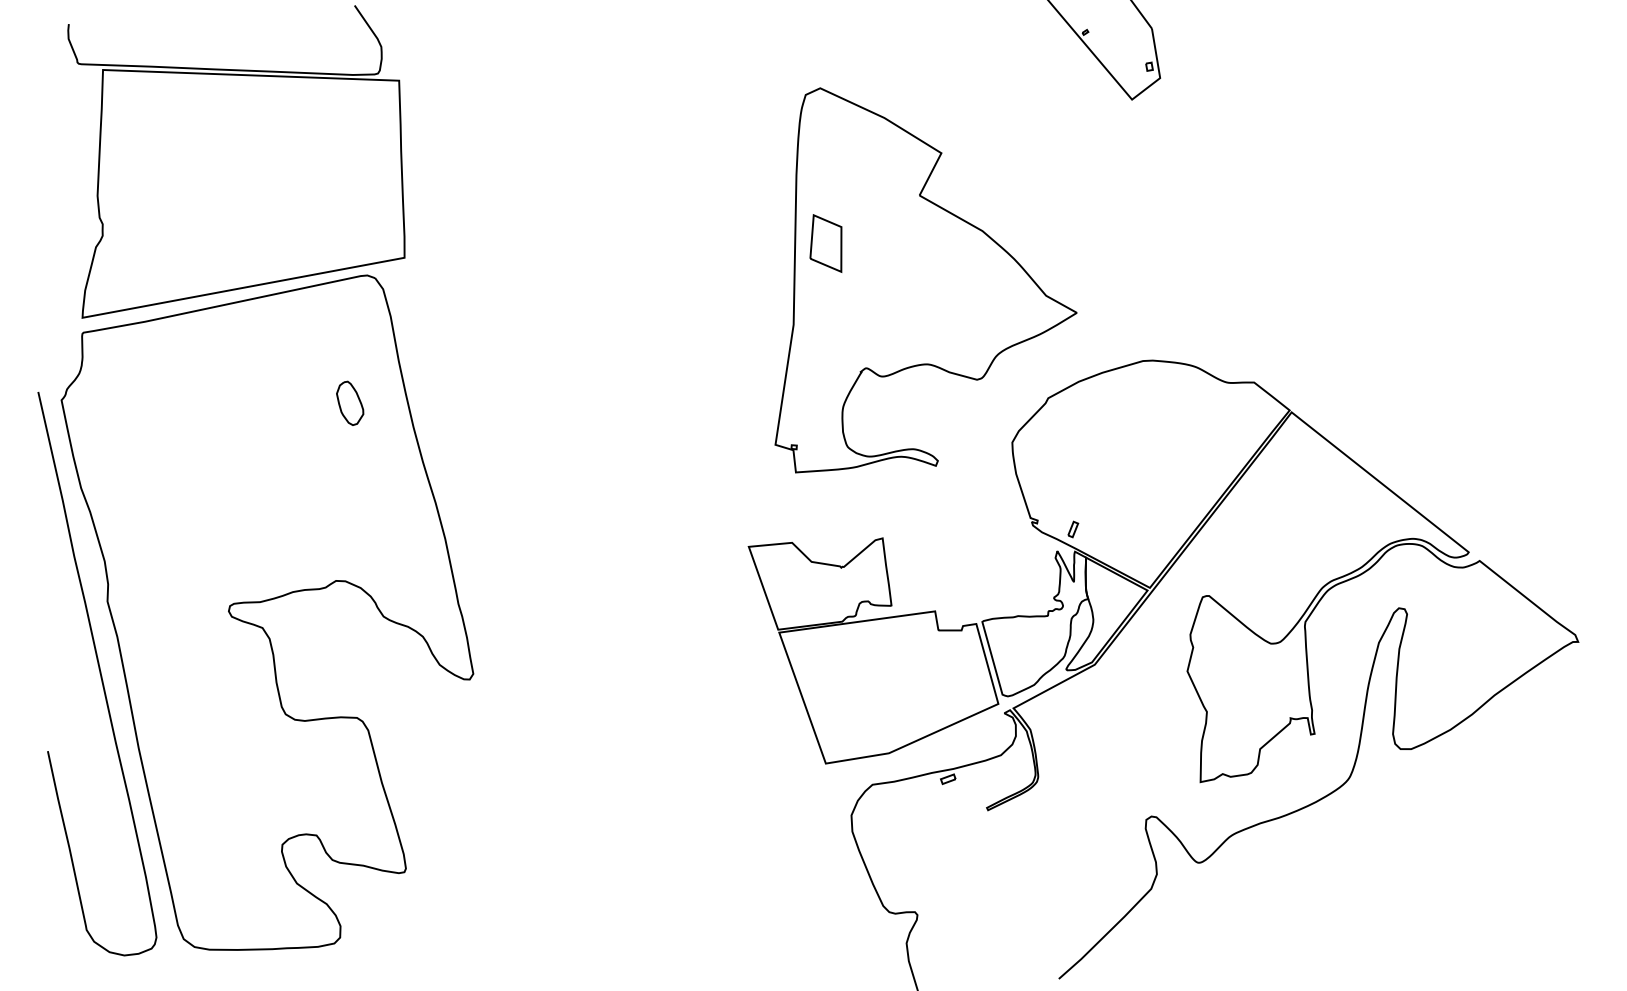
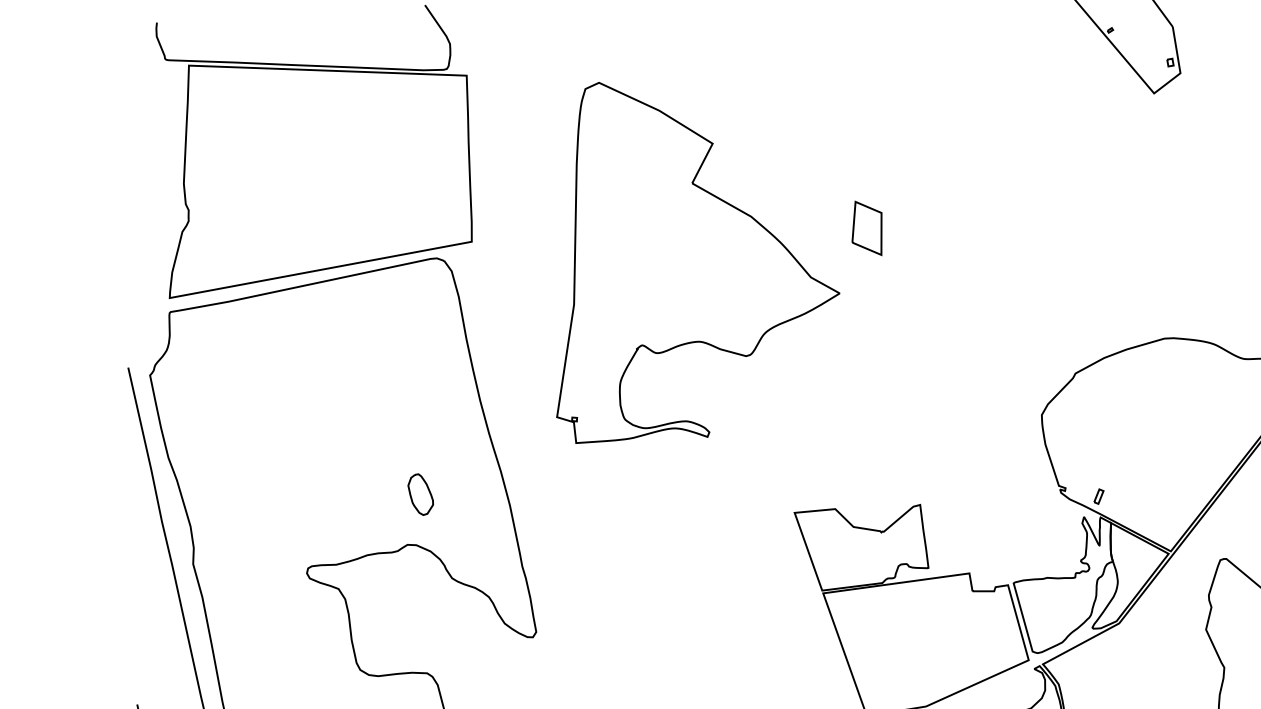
part: (925, 280) -> (697, 263), moved
part: (350, 402) -> (421, 493), moved

